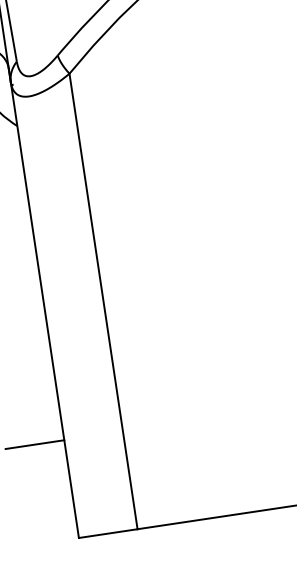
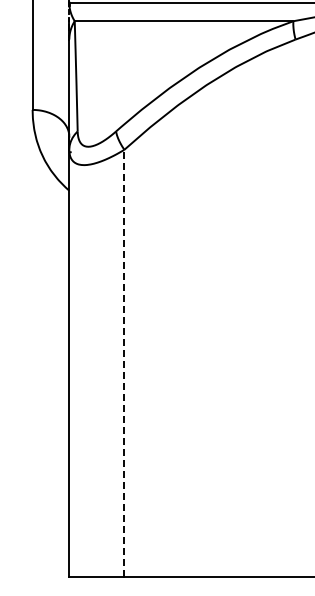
line: (103, 301) -> (124, 363), solid -> dashed
line: (34, 444) -> (41, 485), removed

